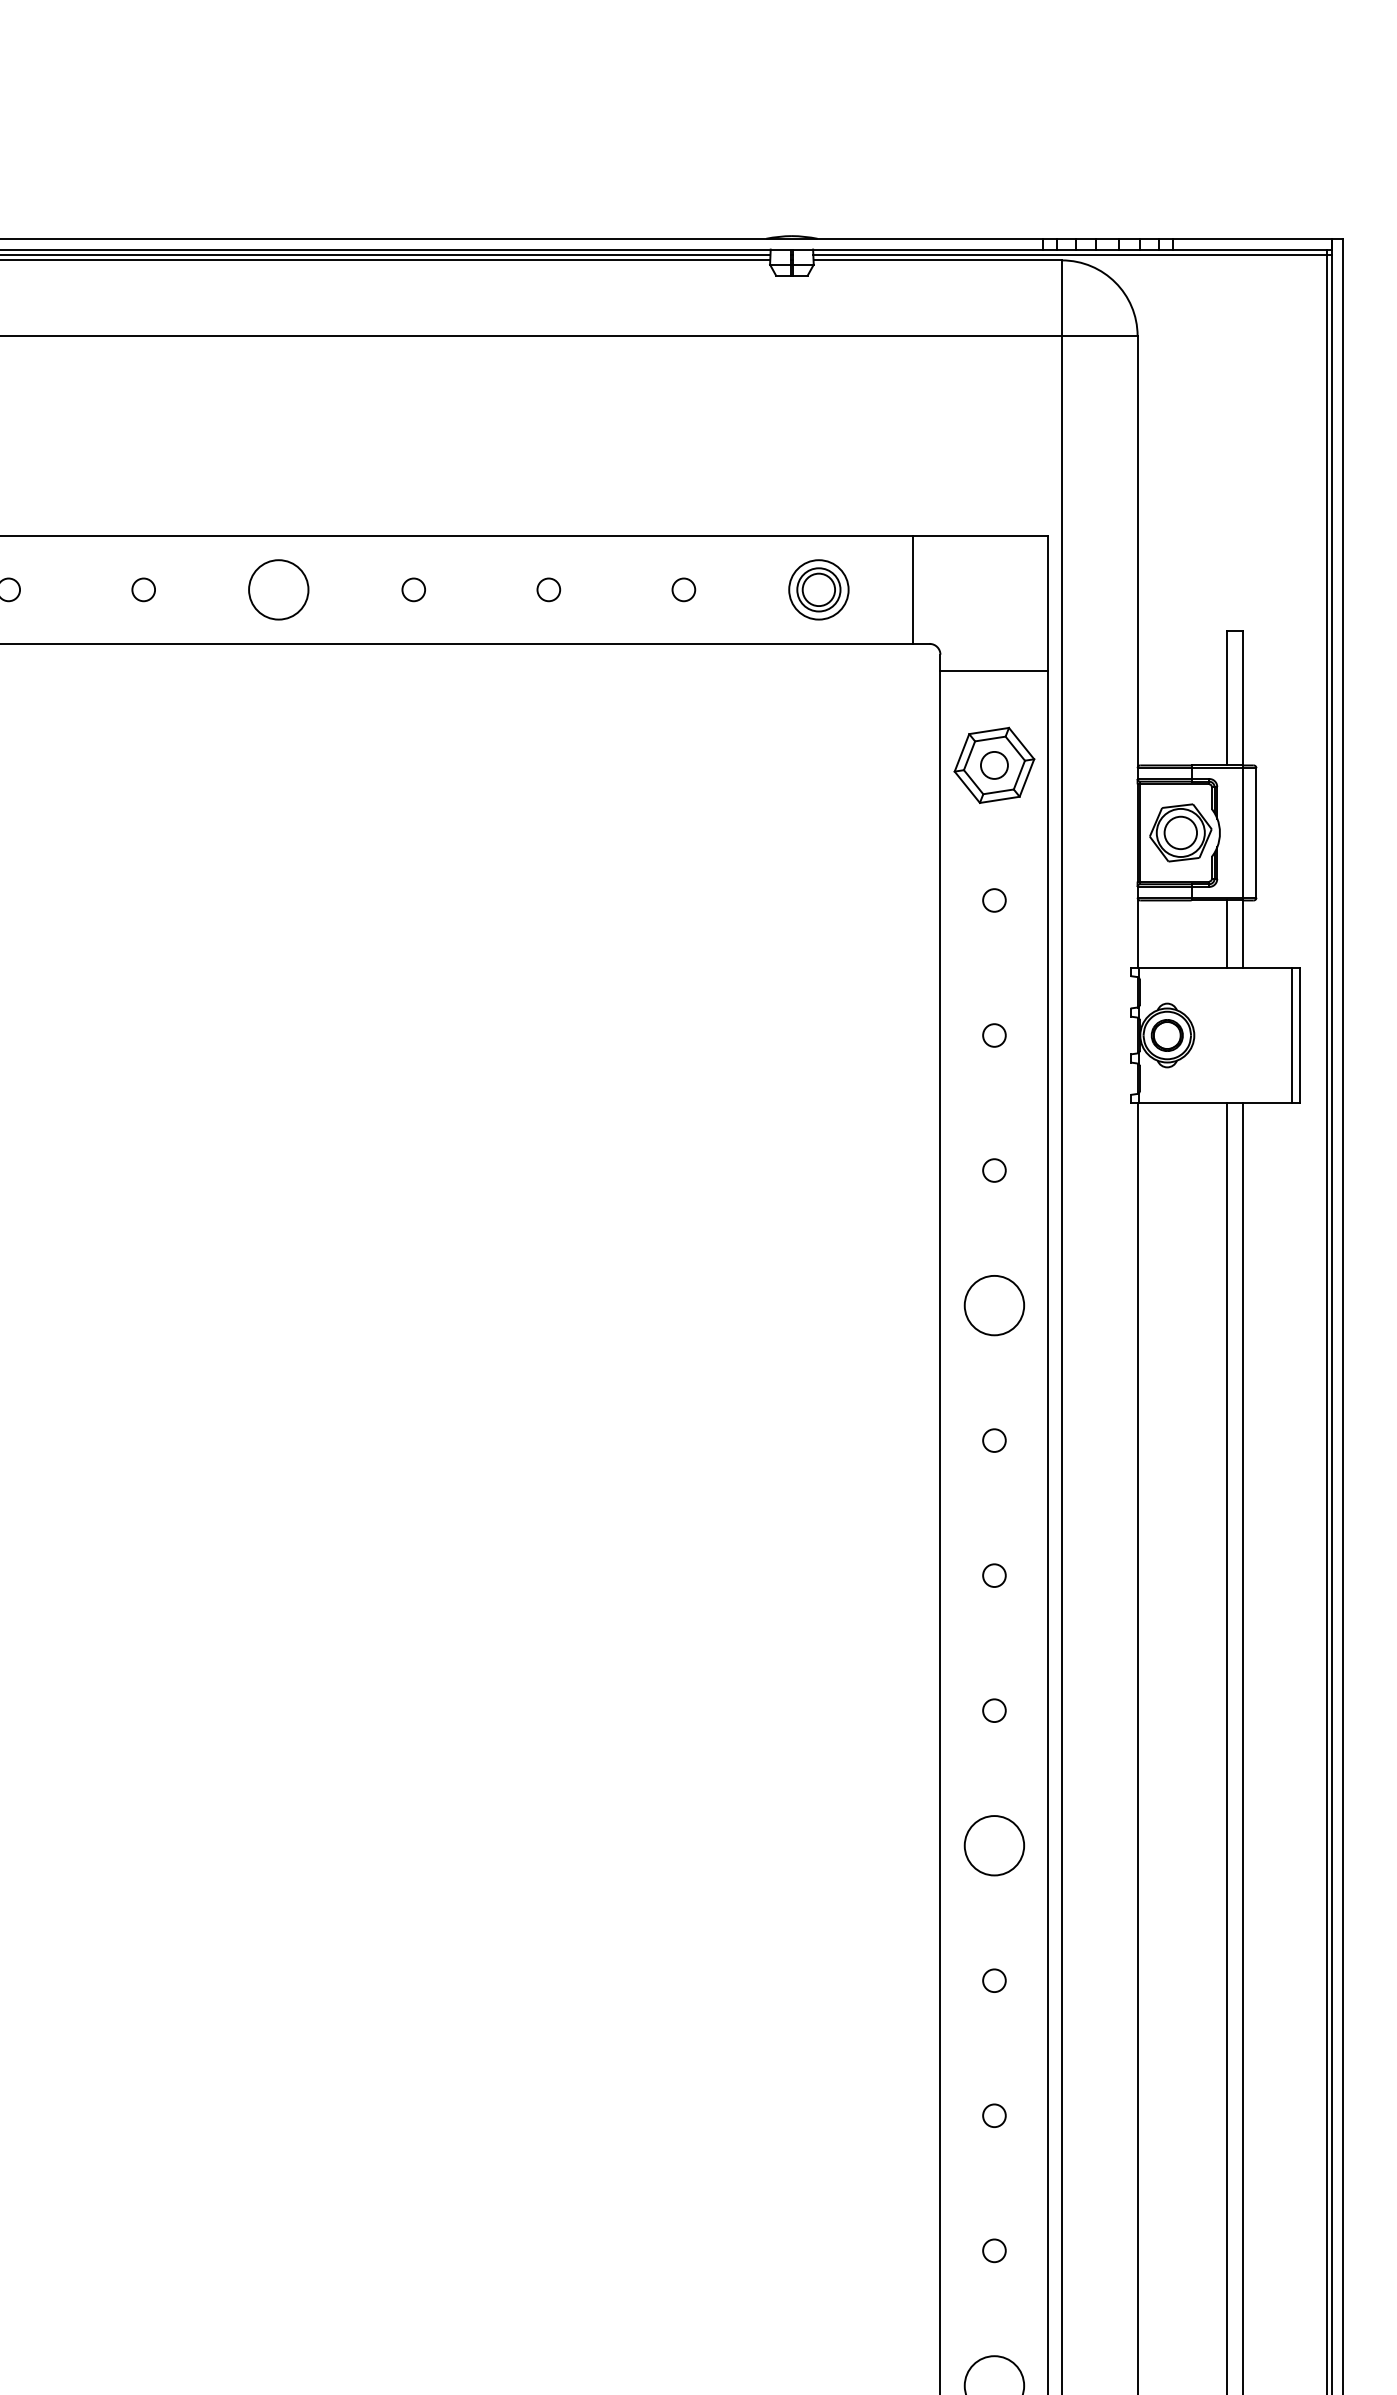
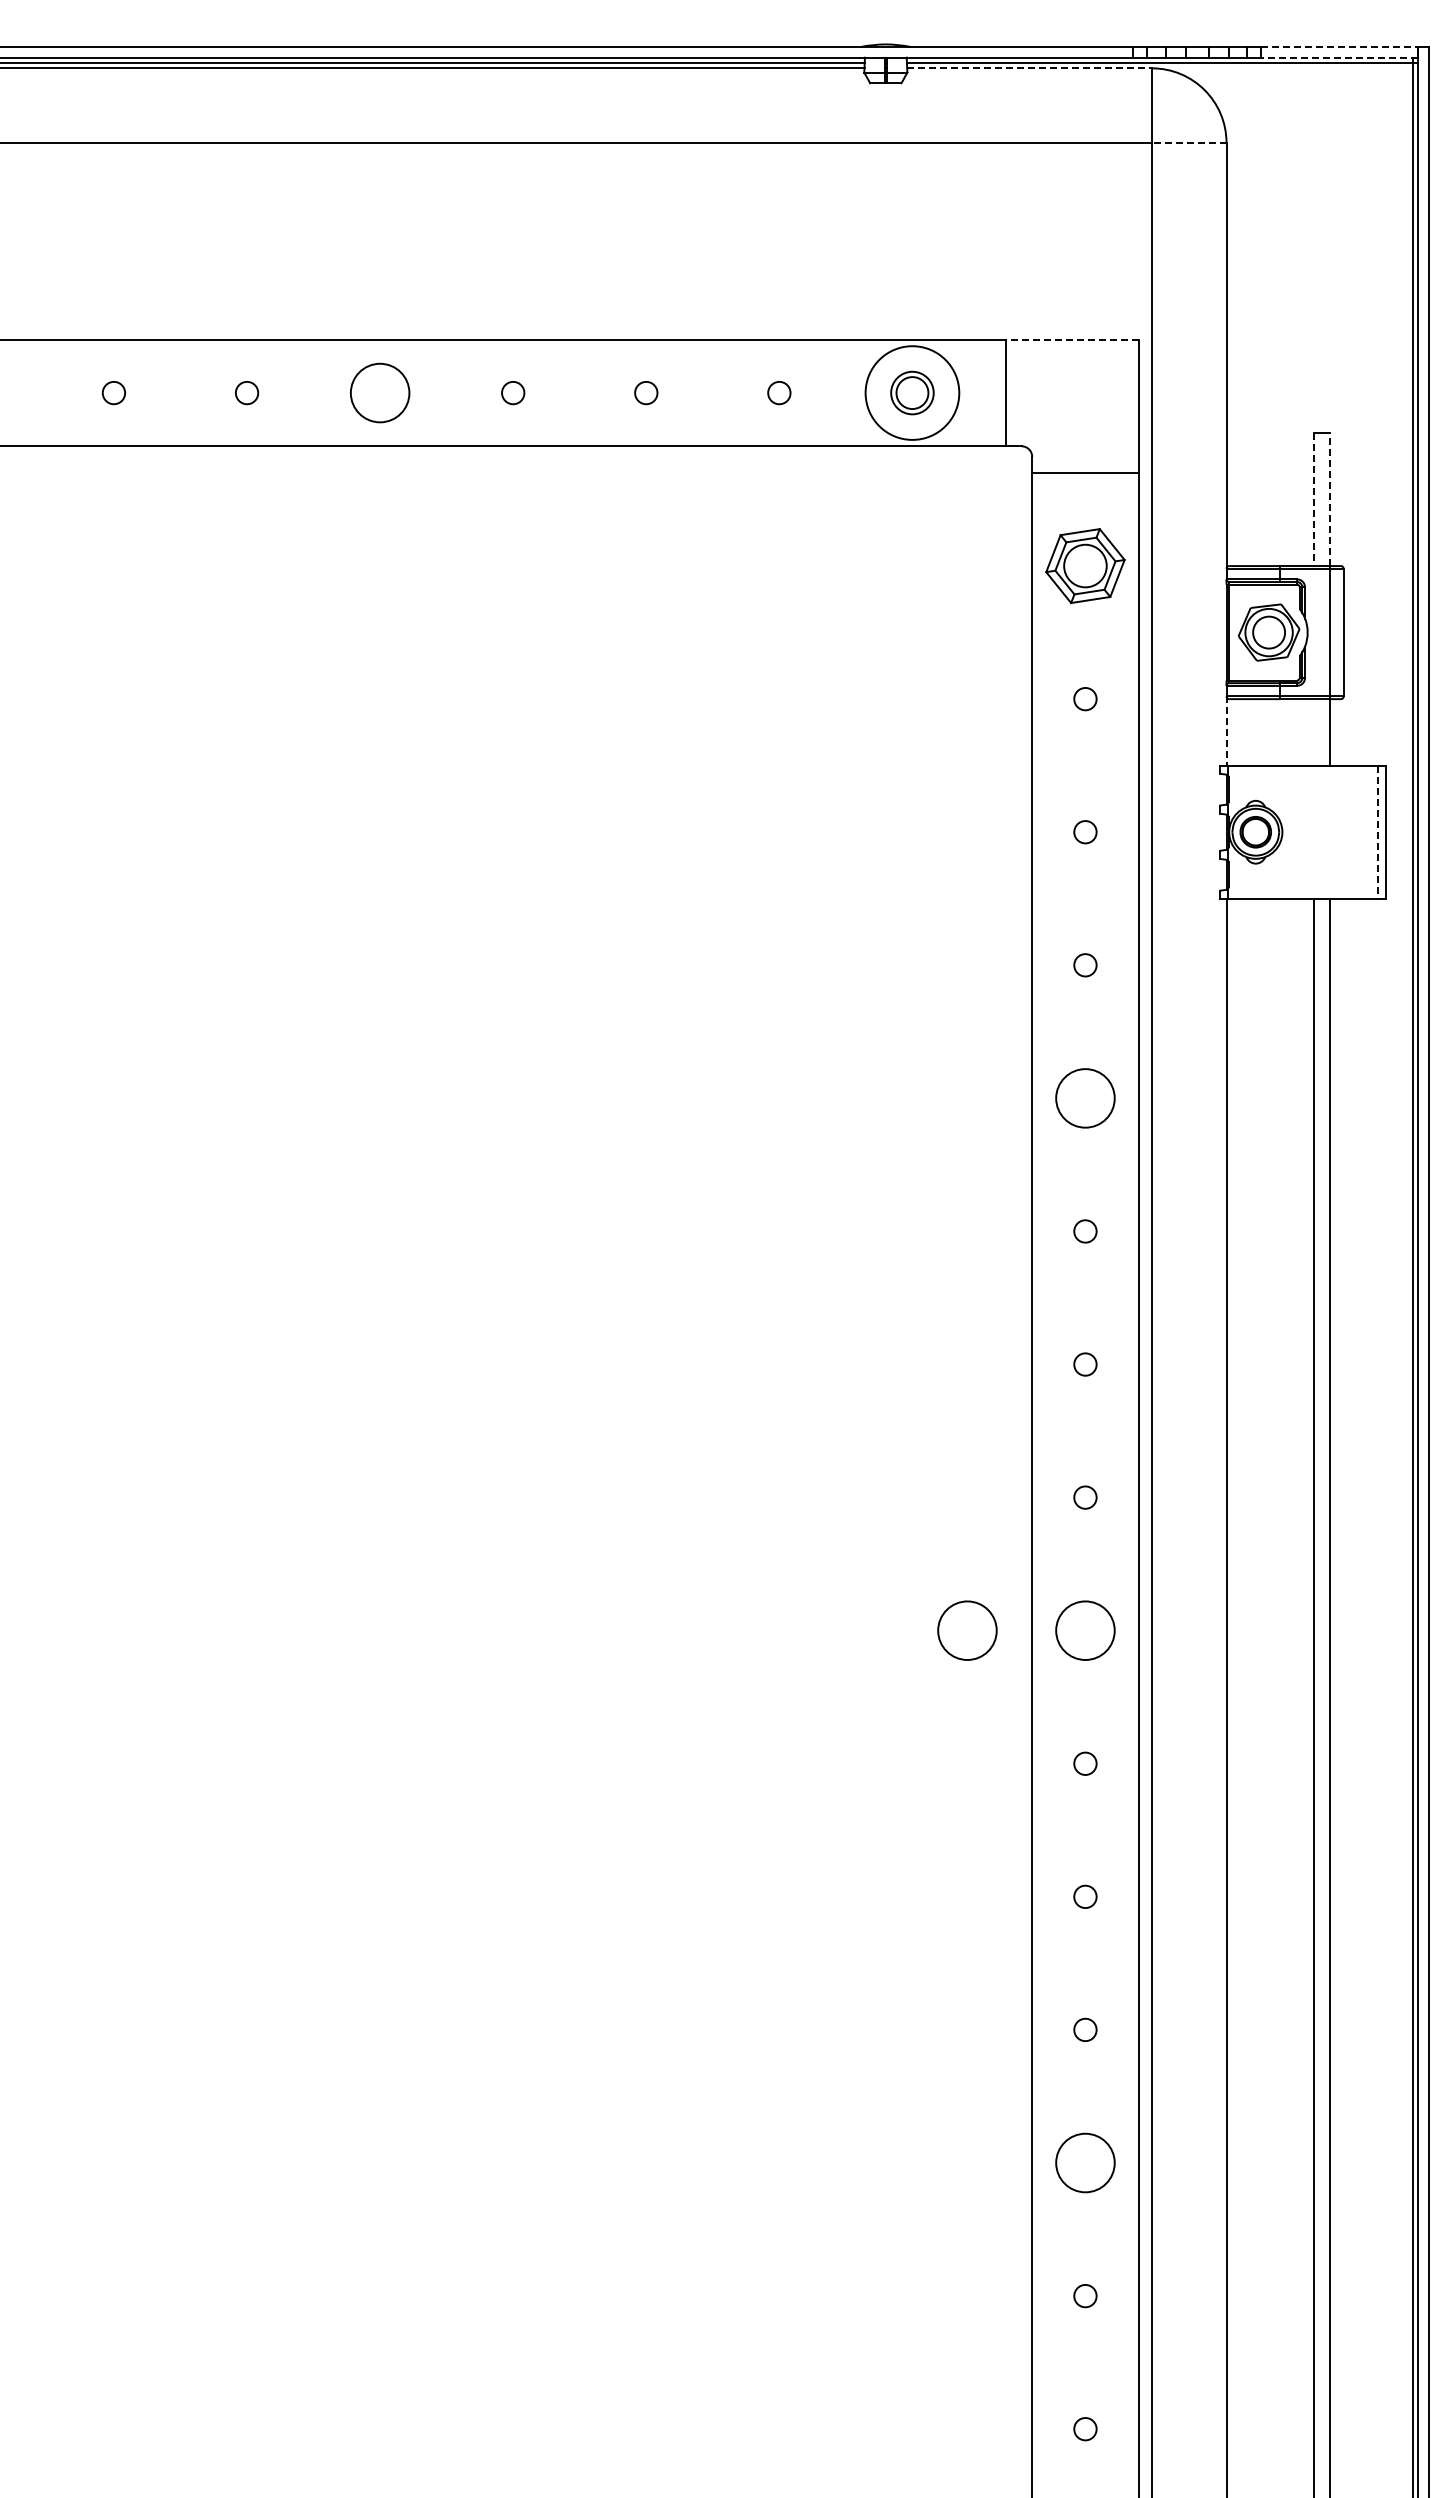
line: (1252, 239) -> (1339, 47), solid -> dashed
line: (1252, 249) -> (1339, 57), solid -> dashed
line: (938, 260) -> (1030, 68), solid -> dashed
line: (1099, 335) -> (1188, 142), solid -> dashed
line: (981, 535) -> (1072, 339), solid -> dashed
circle: (818, 589) -> (912, 392), size x1.6
line: (1243, 697) -> (1330, 499), solid -> dashed
line: (1226, 698) -> (1314, 500), solid -> dashed
circle: (994, 764) -> (1085, 565), size x1.6
line: (1137, 933) -> (1226, 731), solid -> dashed
line: (1226, 934) -> (1314, 732), removed
line: (1291, 1035) -> (1378, 832), solid -> dashed
circle: (874, 1845) -> (967, 1630), added

